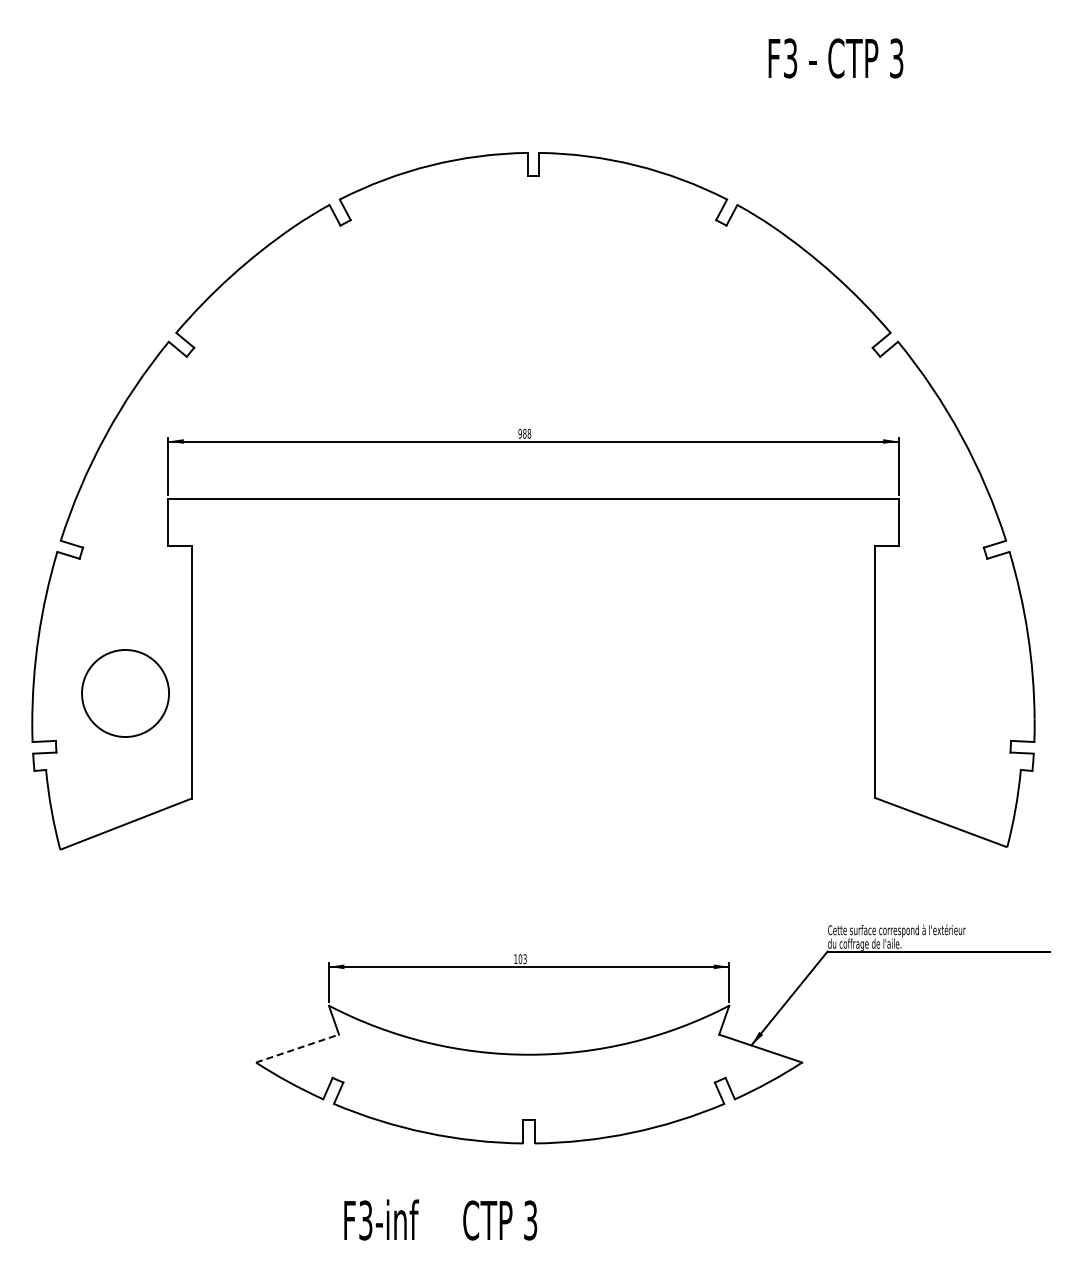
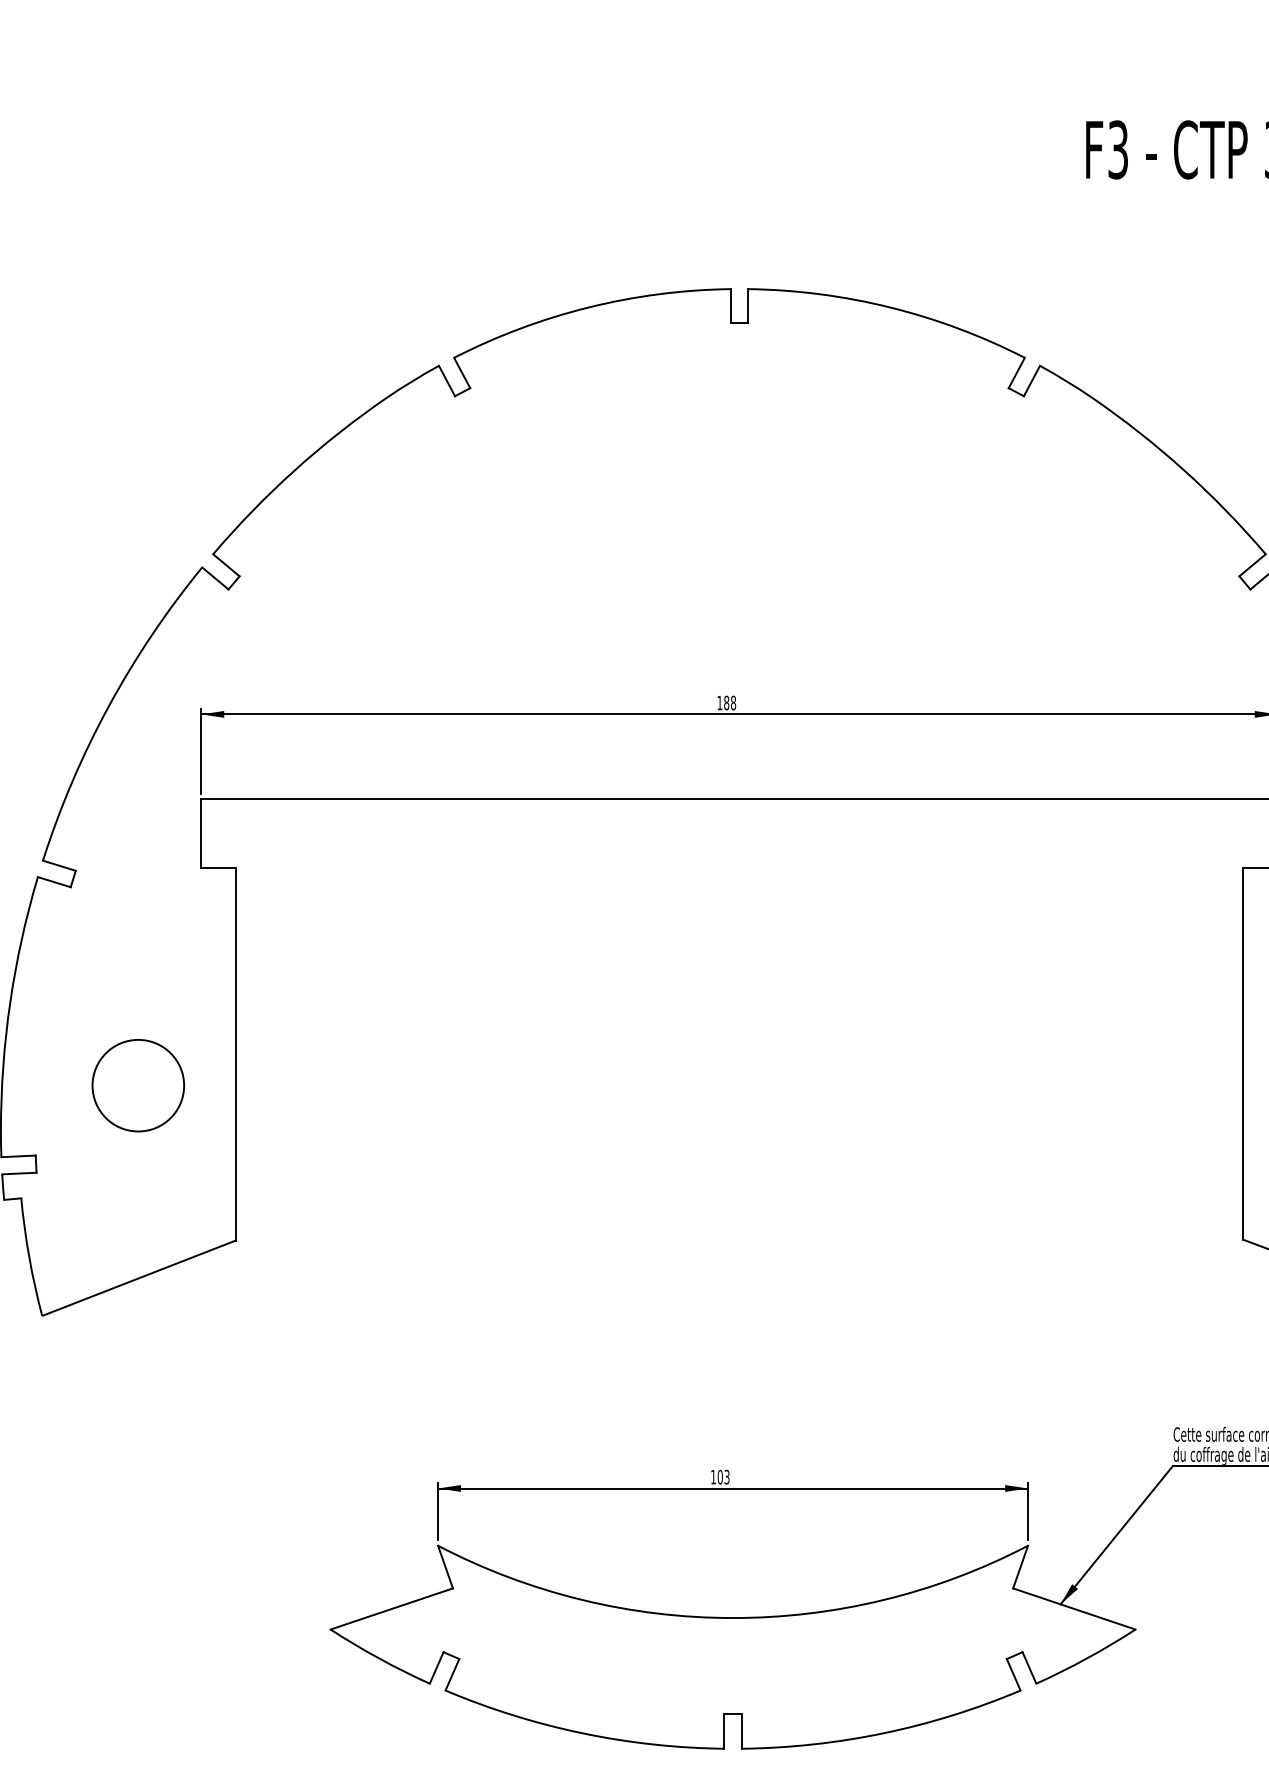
text: (519, 433) -> (718, 702), 988 -> 188
circle: (125, 693) -> (138, 1085), size x0.71
line: (297, 1048) -> (391, 1608), dashed -> solid

